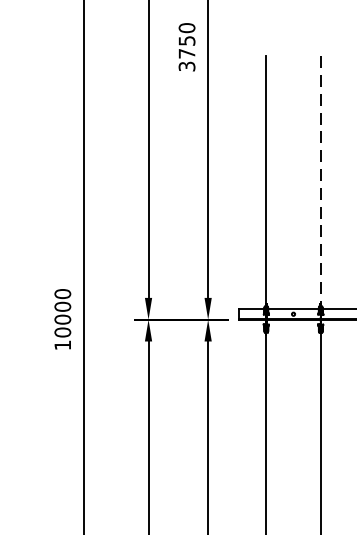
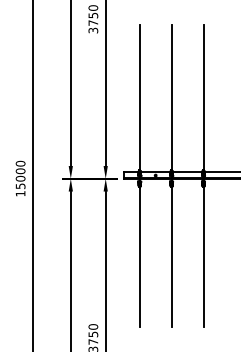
line: (320, 180) -> (171, 97), dashed -> solid
text: (62, 332) -> (20, 186), 10000 -> 15000

